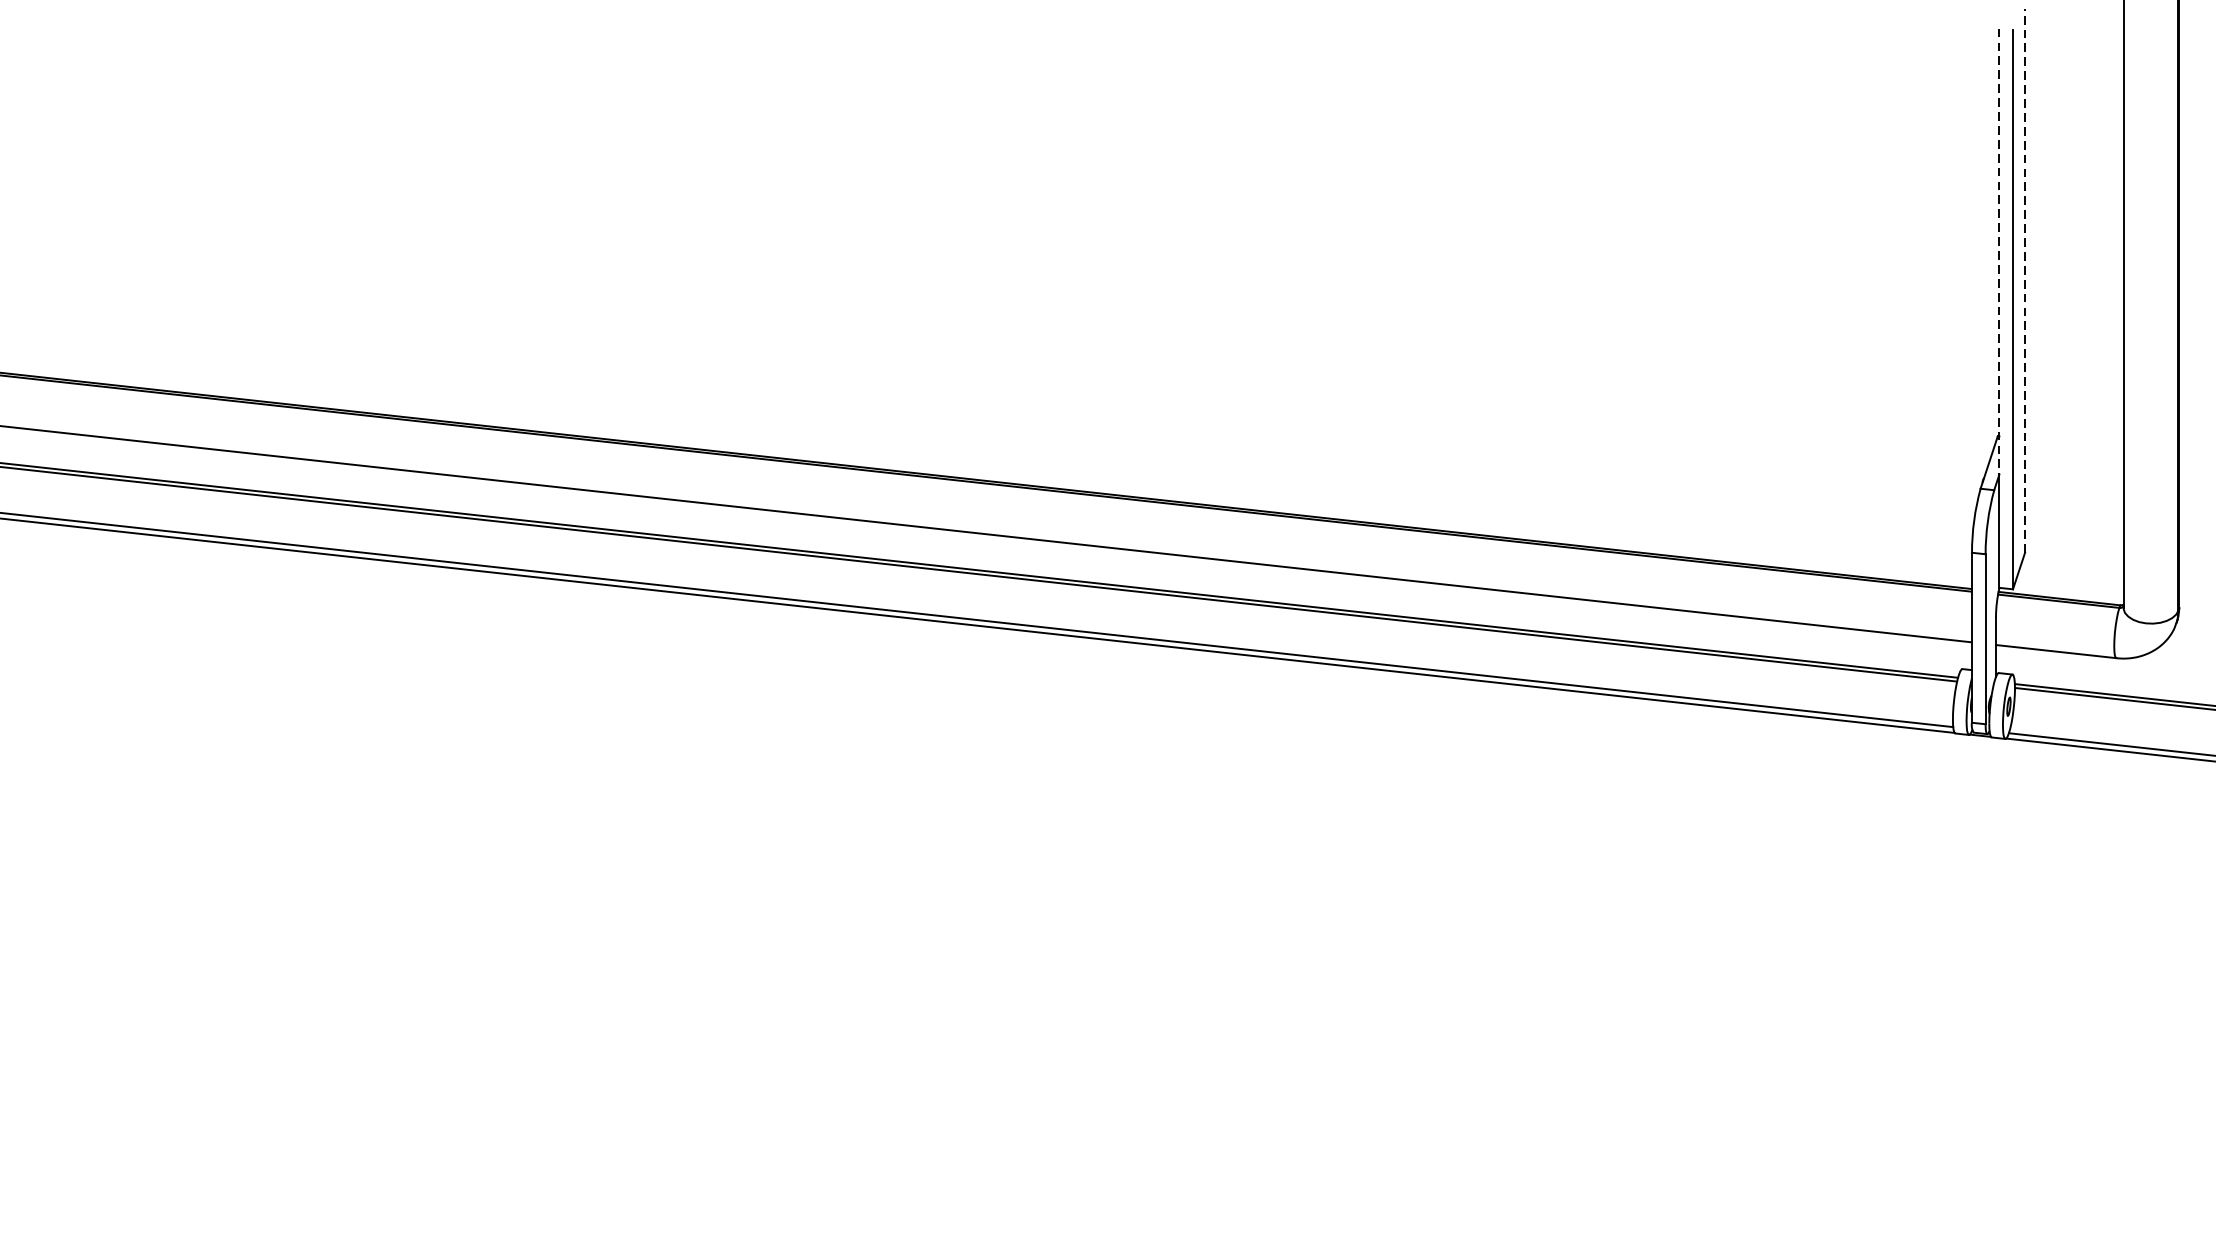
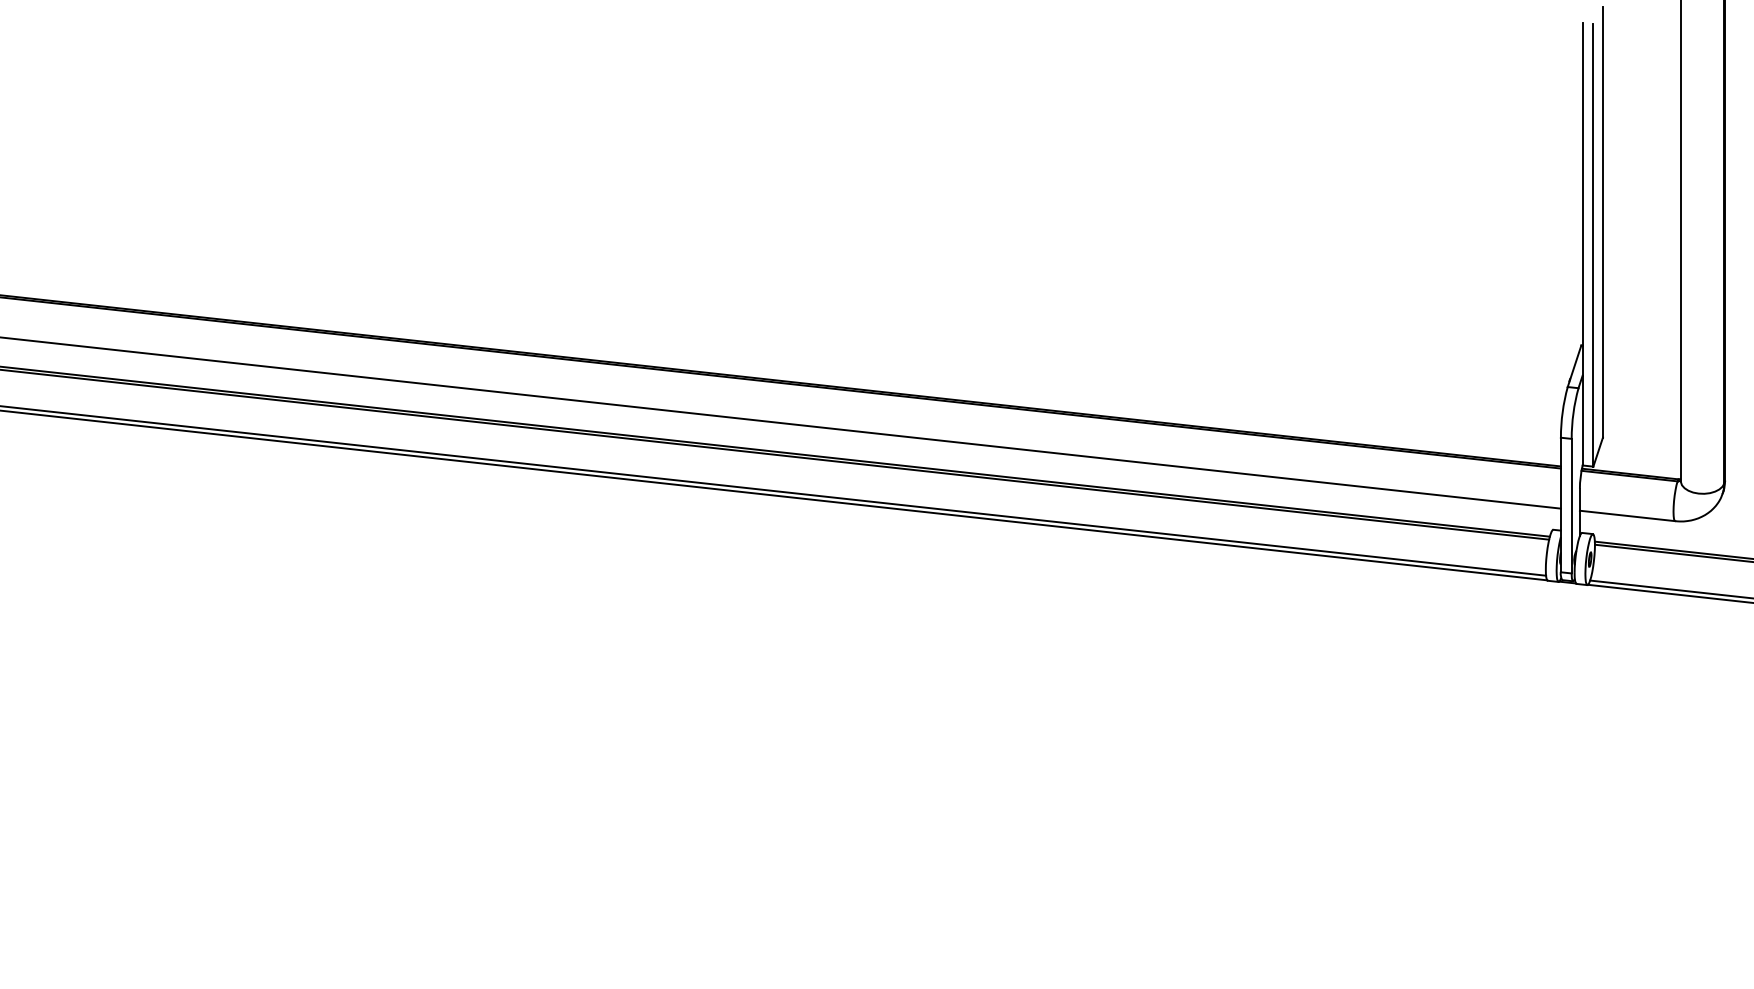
line: (1999, 251) -> (1582, 199), dashed -> solid
line: (2024, 279) -> (1602, 221), dashed -> solid

